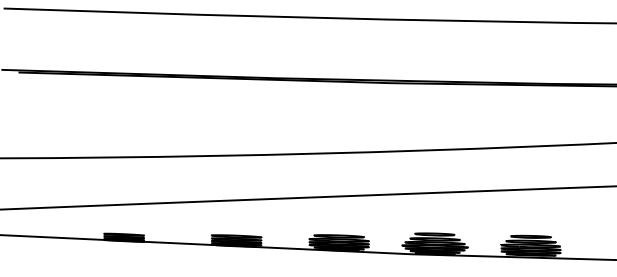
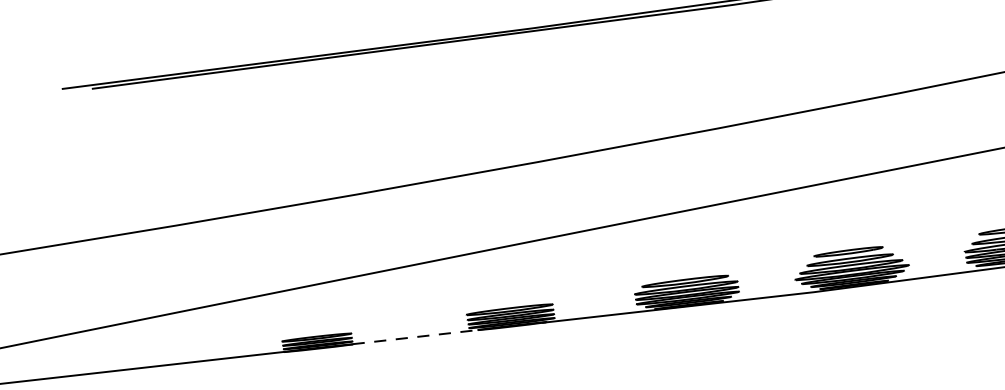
line: (180, 243) -> (415, 337), solid -> dashed

